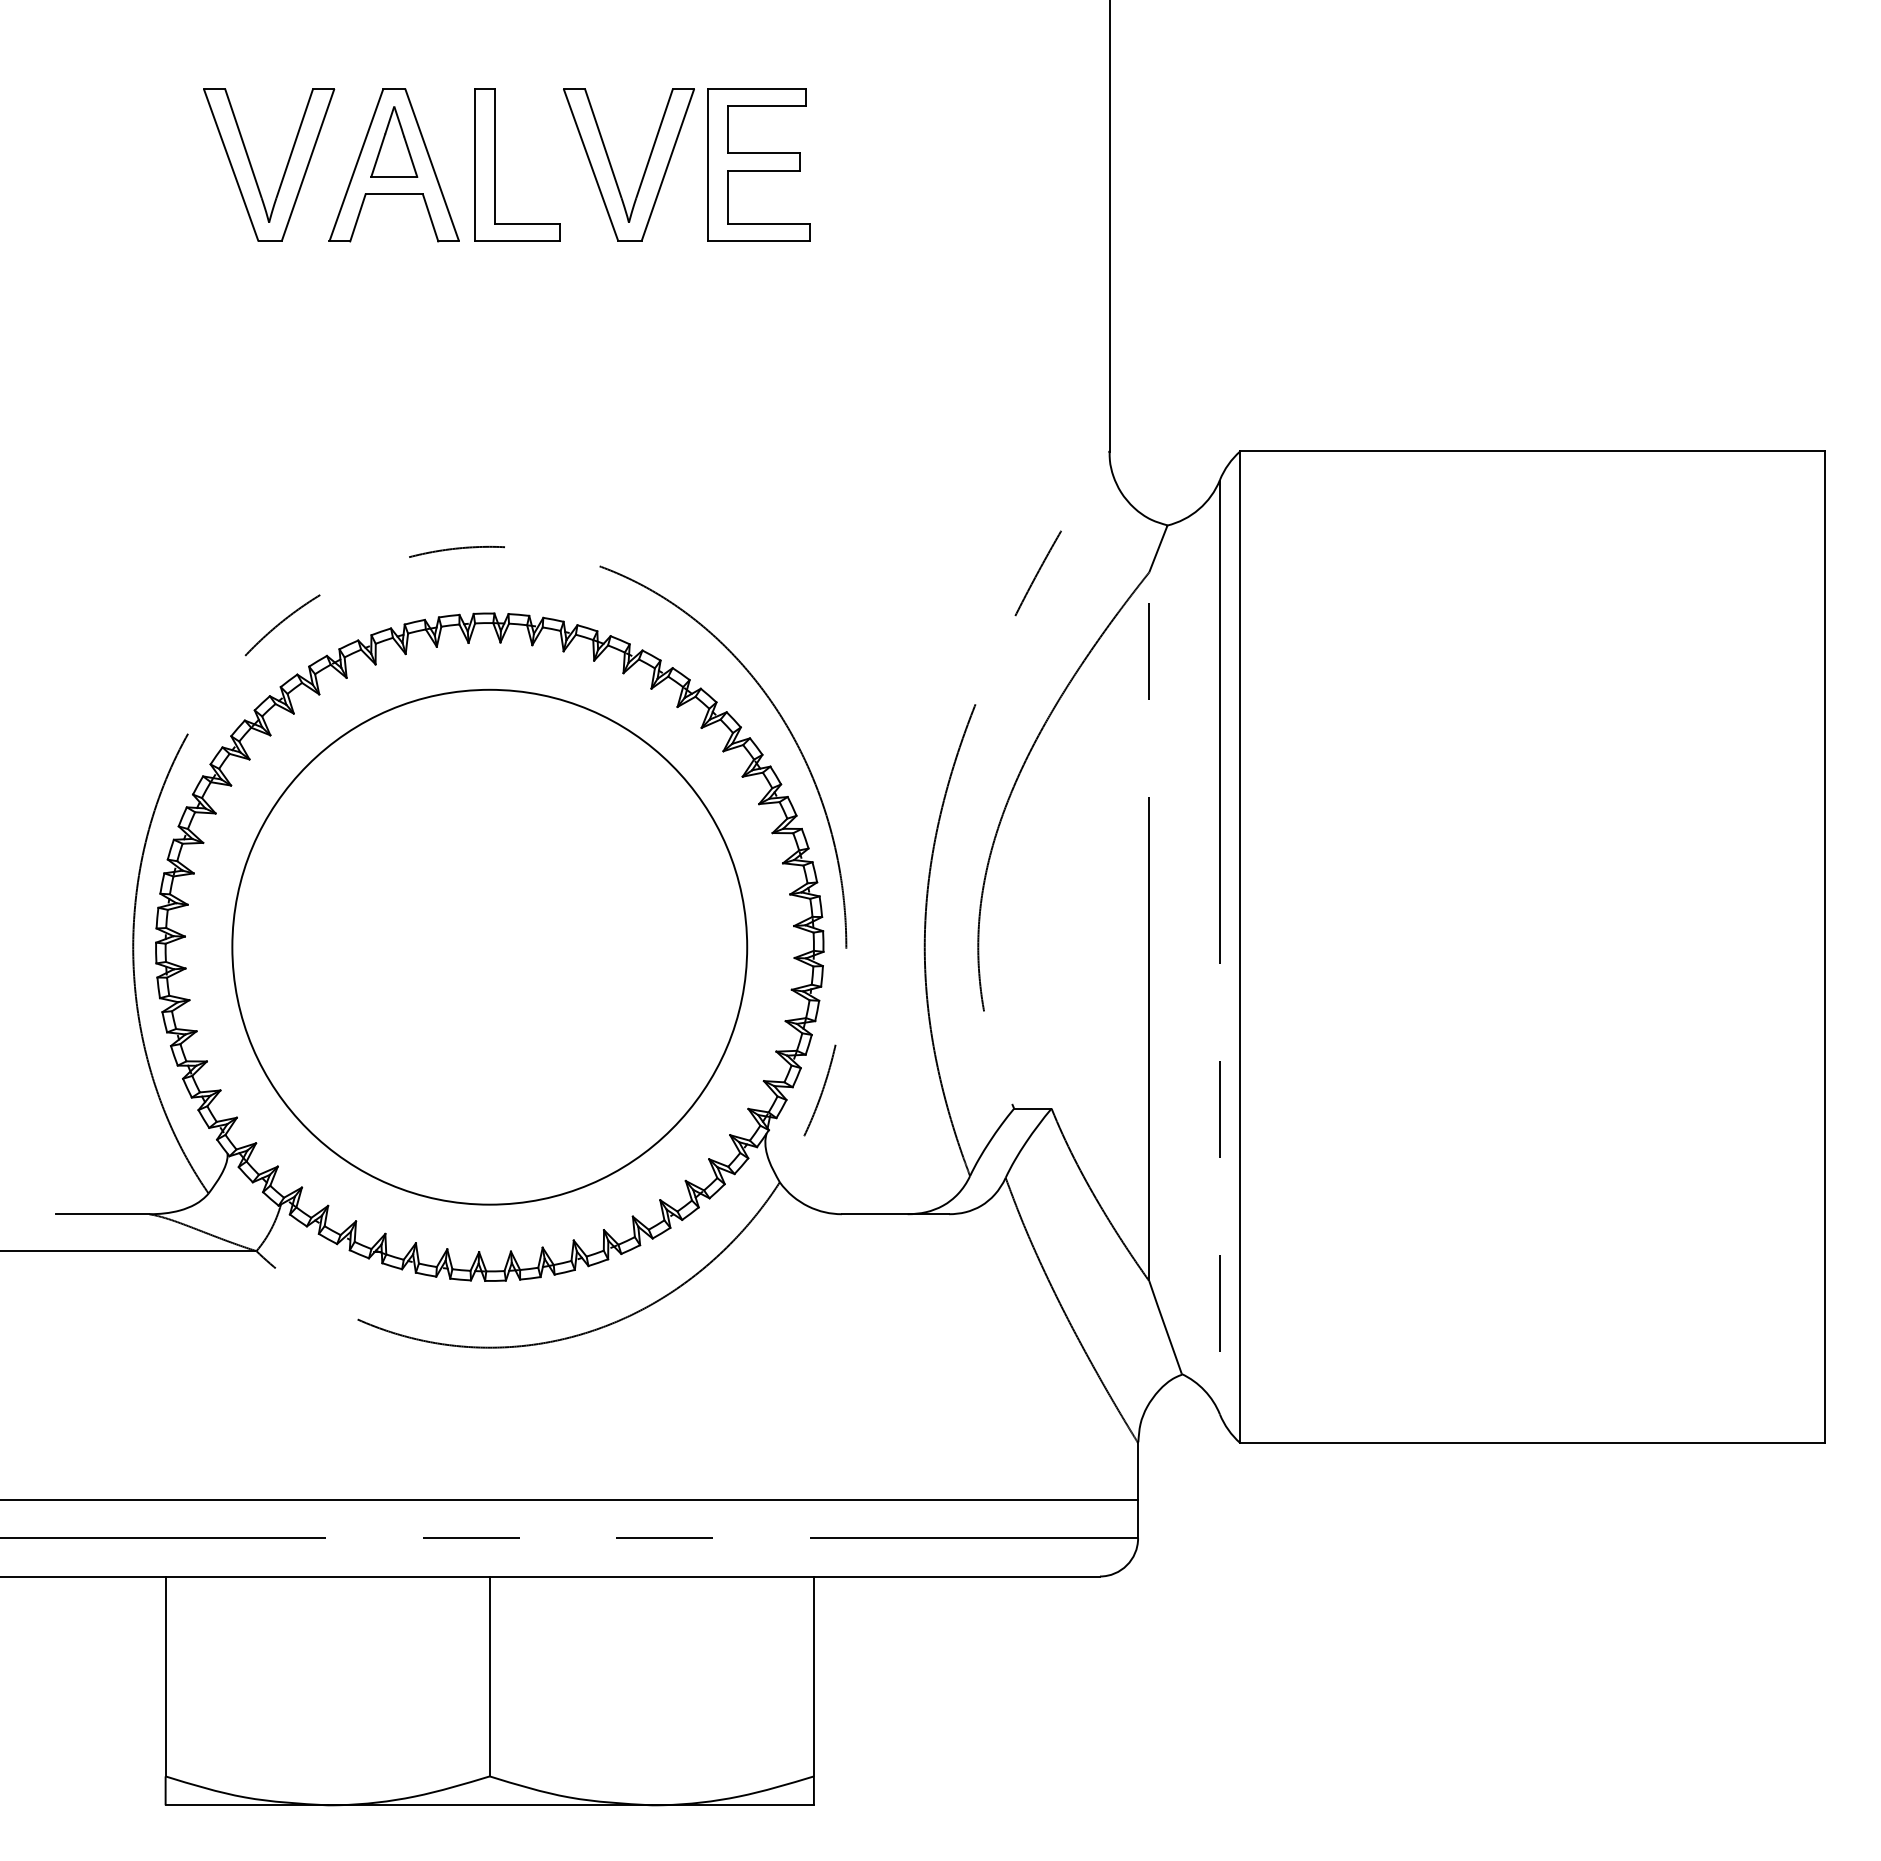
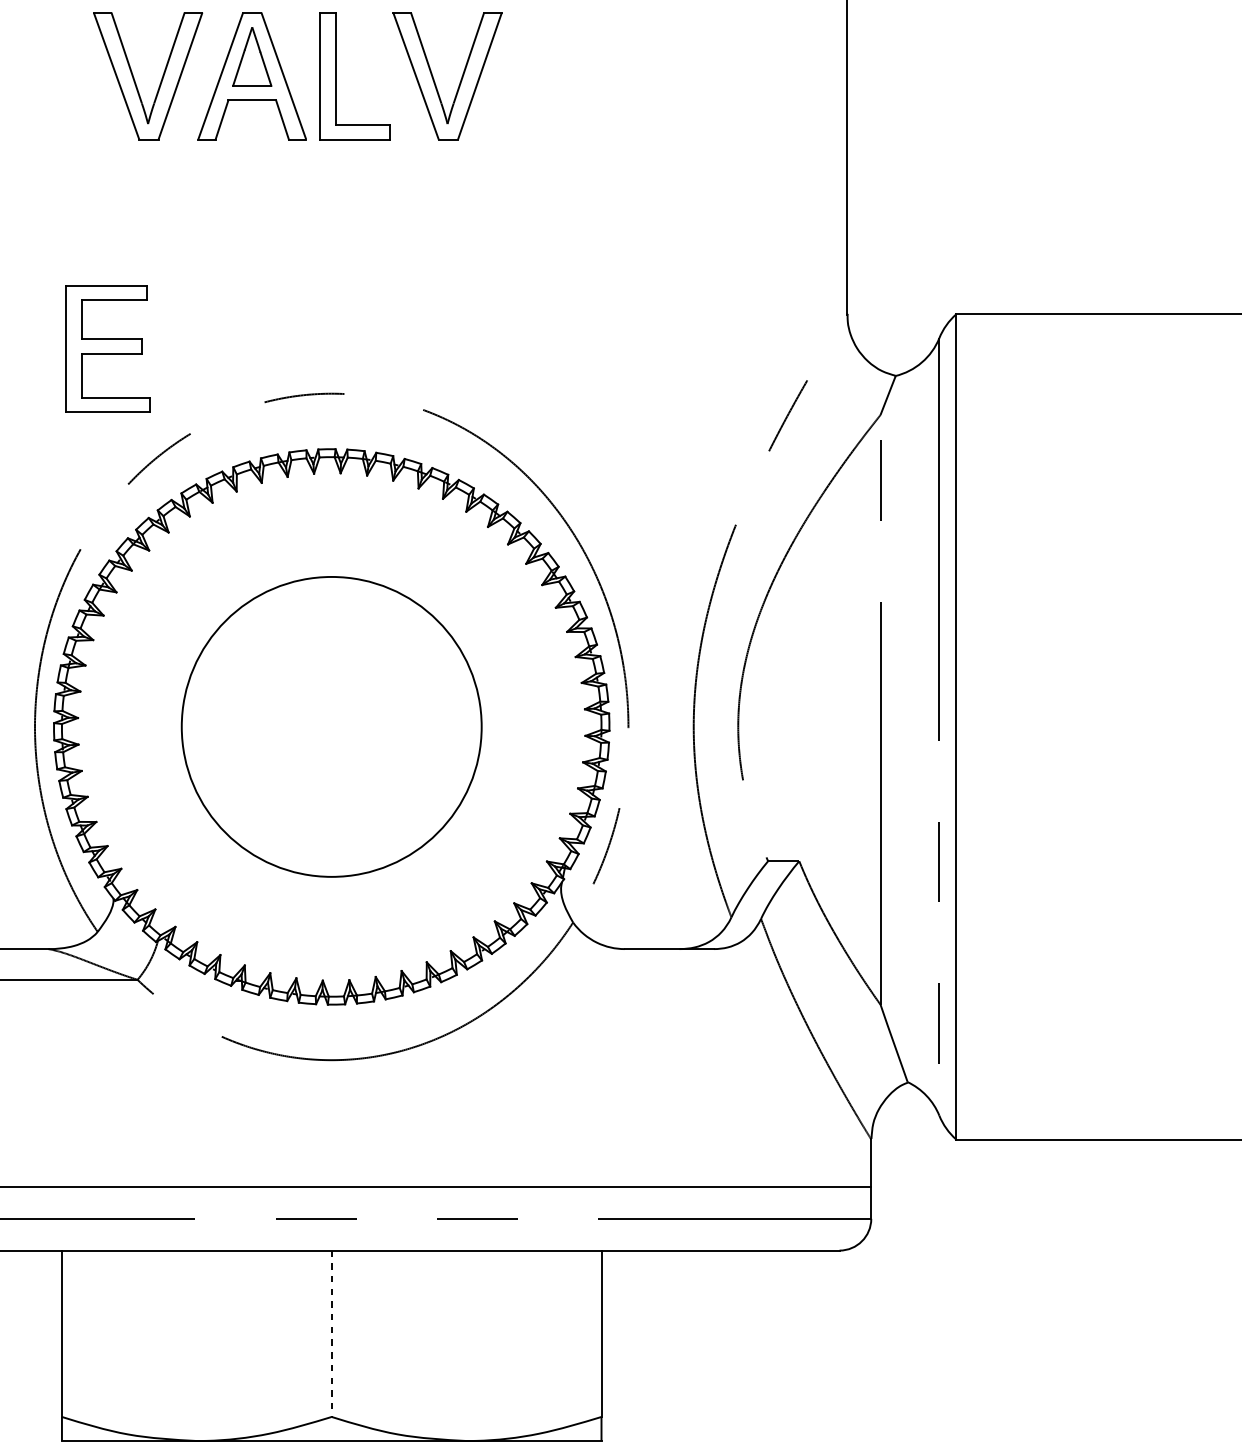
part: (758, 164) -> (107, 348), moved
circle: (489, 946) -> (331, 726), size x0.7
line: (489, 1676) -> (331, 1333), solid -> dashed

